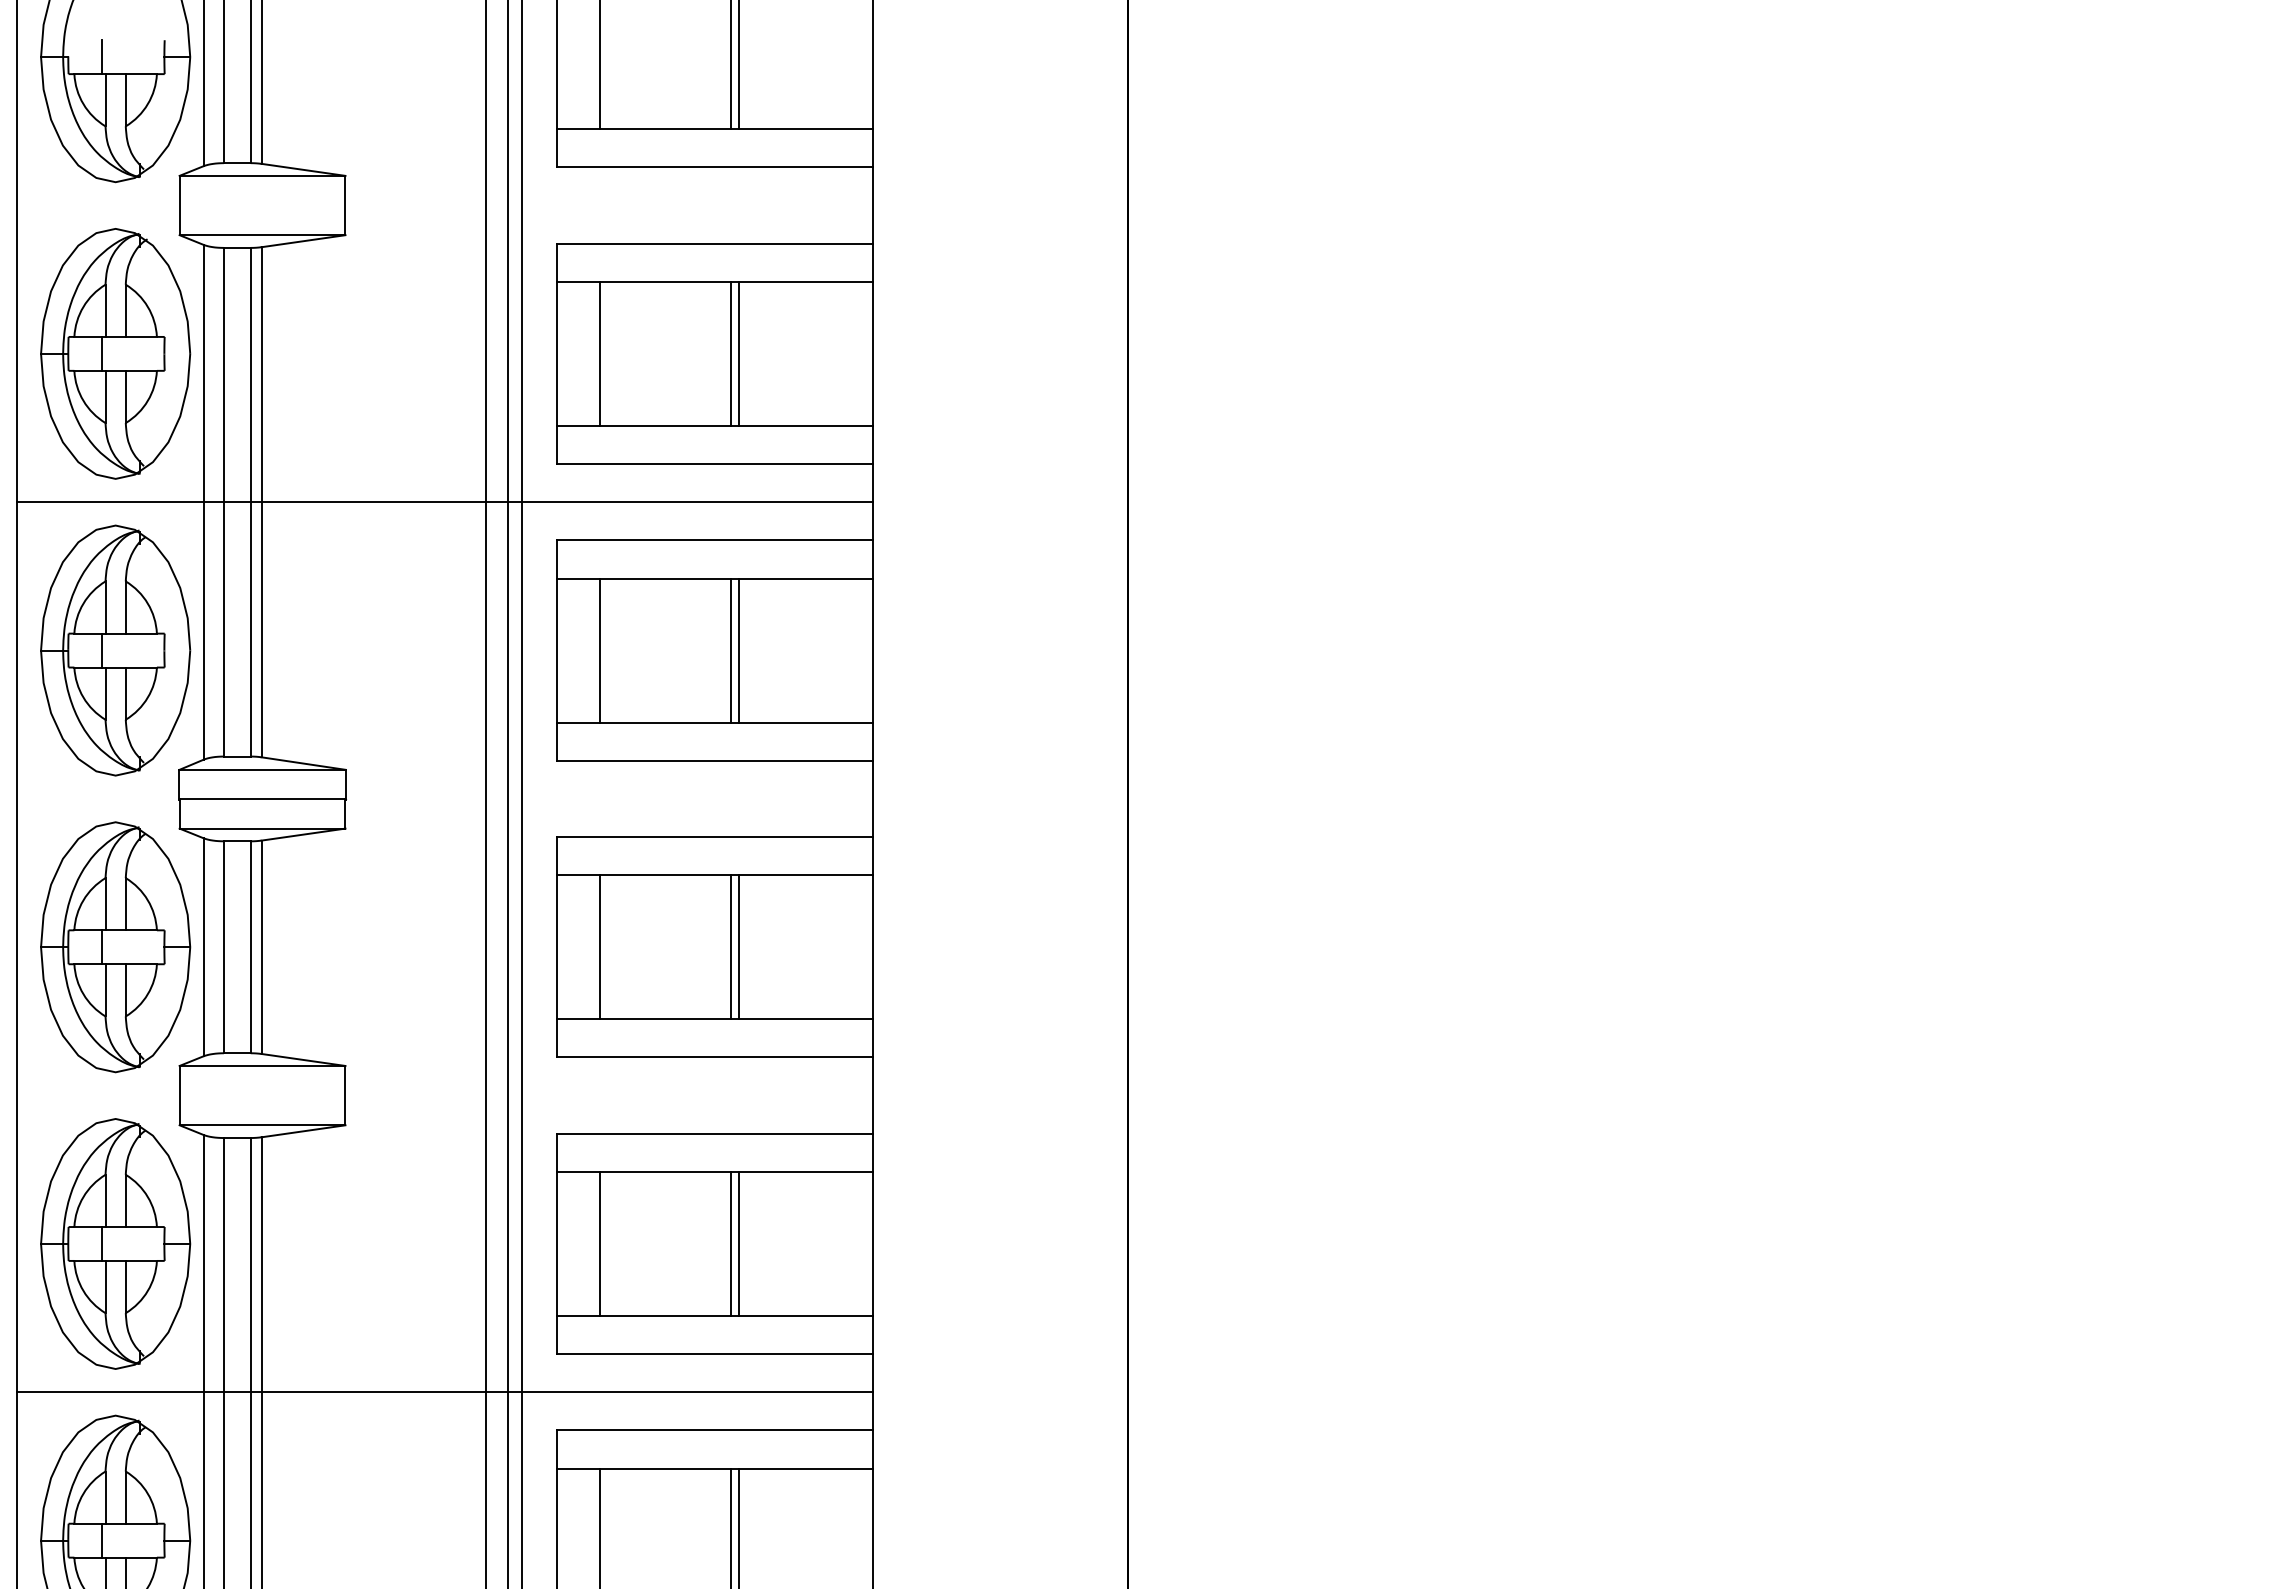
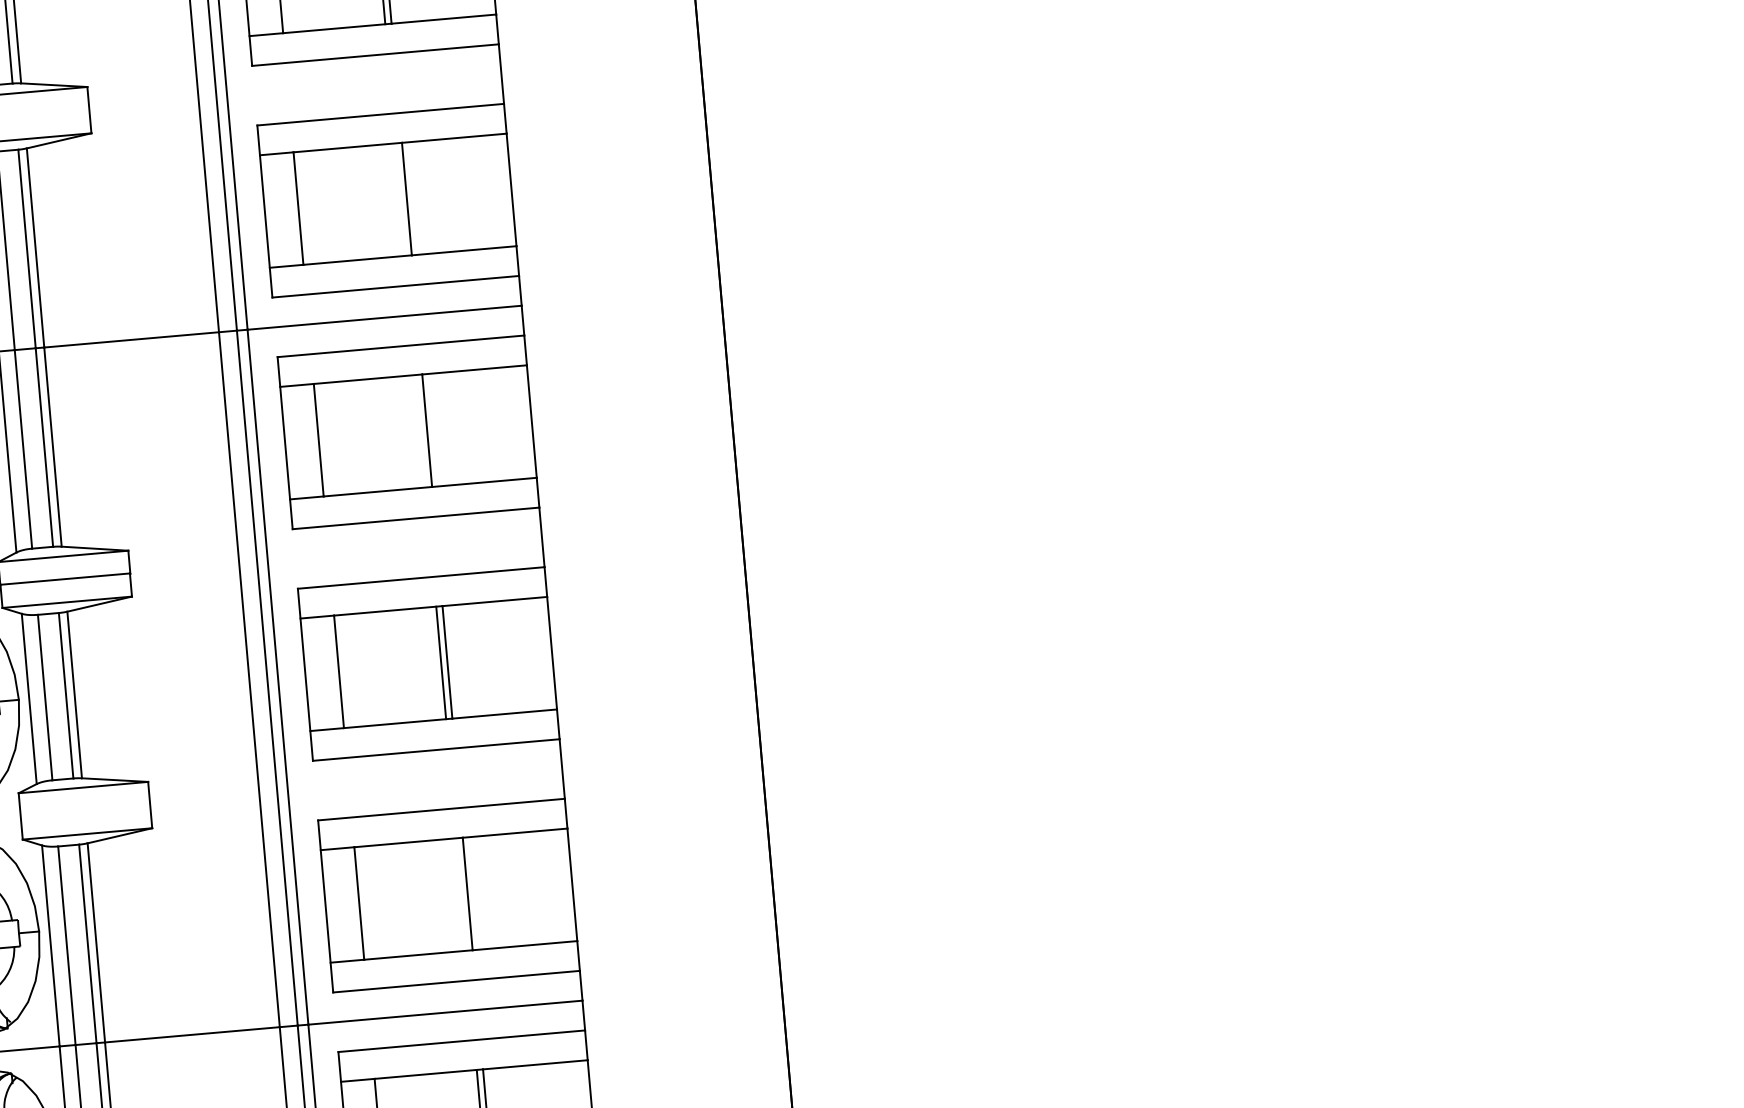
line: (731, 353) -> (400, 199), removed
line: (731, 650) -> (421, 431), removed
line: (731, 1243) -> (461, 894), removed

